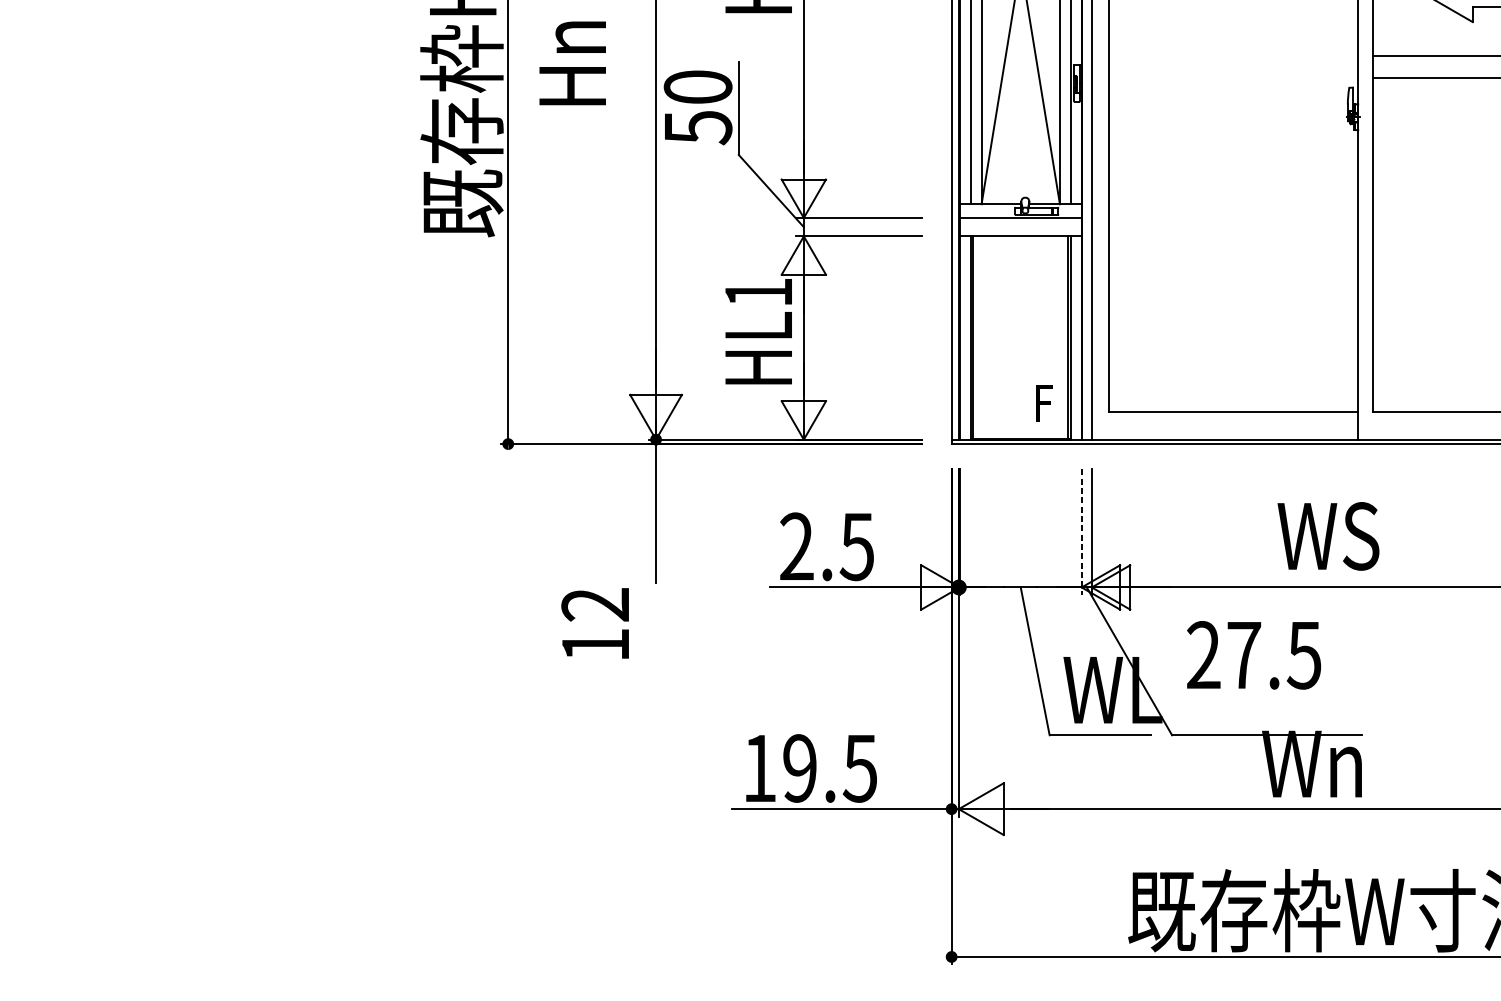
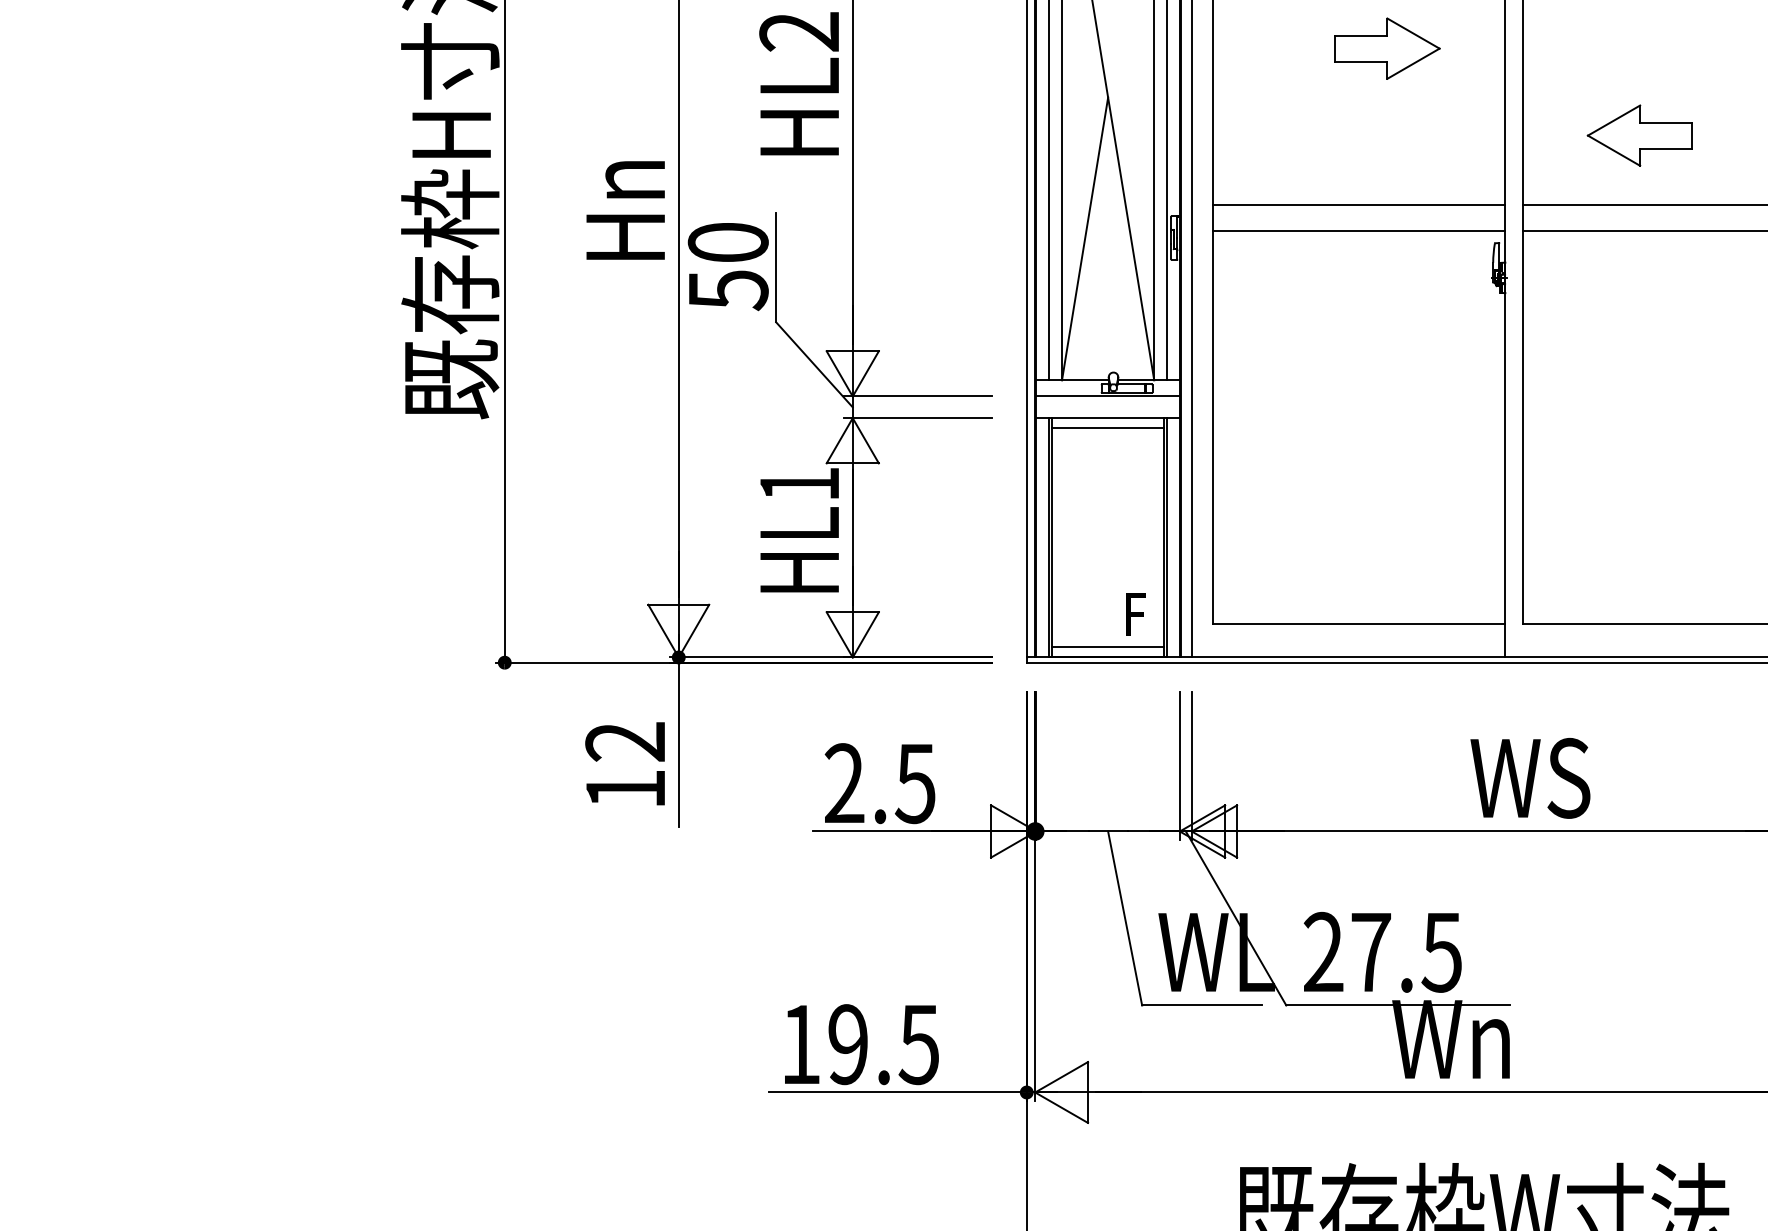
line: (1233, 55) -> (1358, 205), added
text: (572, 63) -> (625, 210), moved
line: (1233, 77) -> (1358, 231), added
line: (1021, 244) -> (1108, 427), added
line: (1021, 431) -> (1108, 647), added
line: (1081, 532) -> (1179, 766), dashed -> solid
text: (1328, 536) -> (1530, 778), moved
text: (594, 623) -> (624, 763), moved
text: (1253, 655) -> (1382, 952), moved

